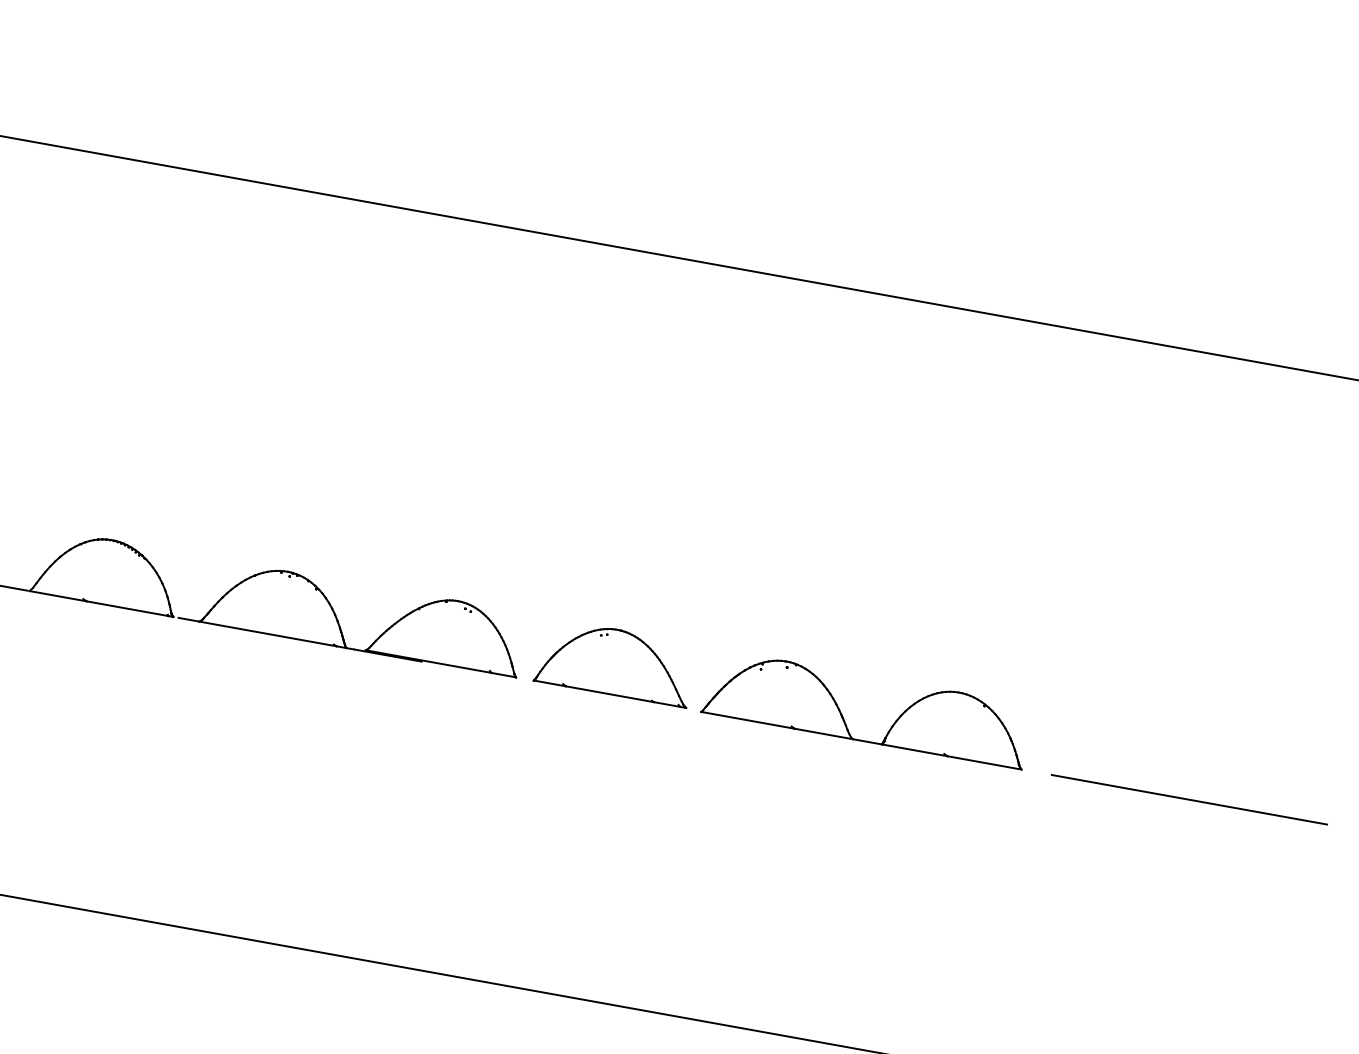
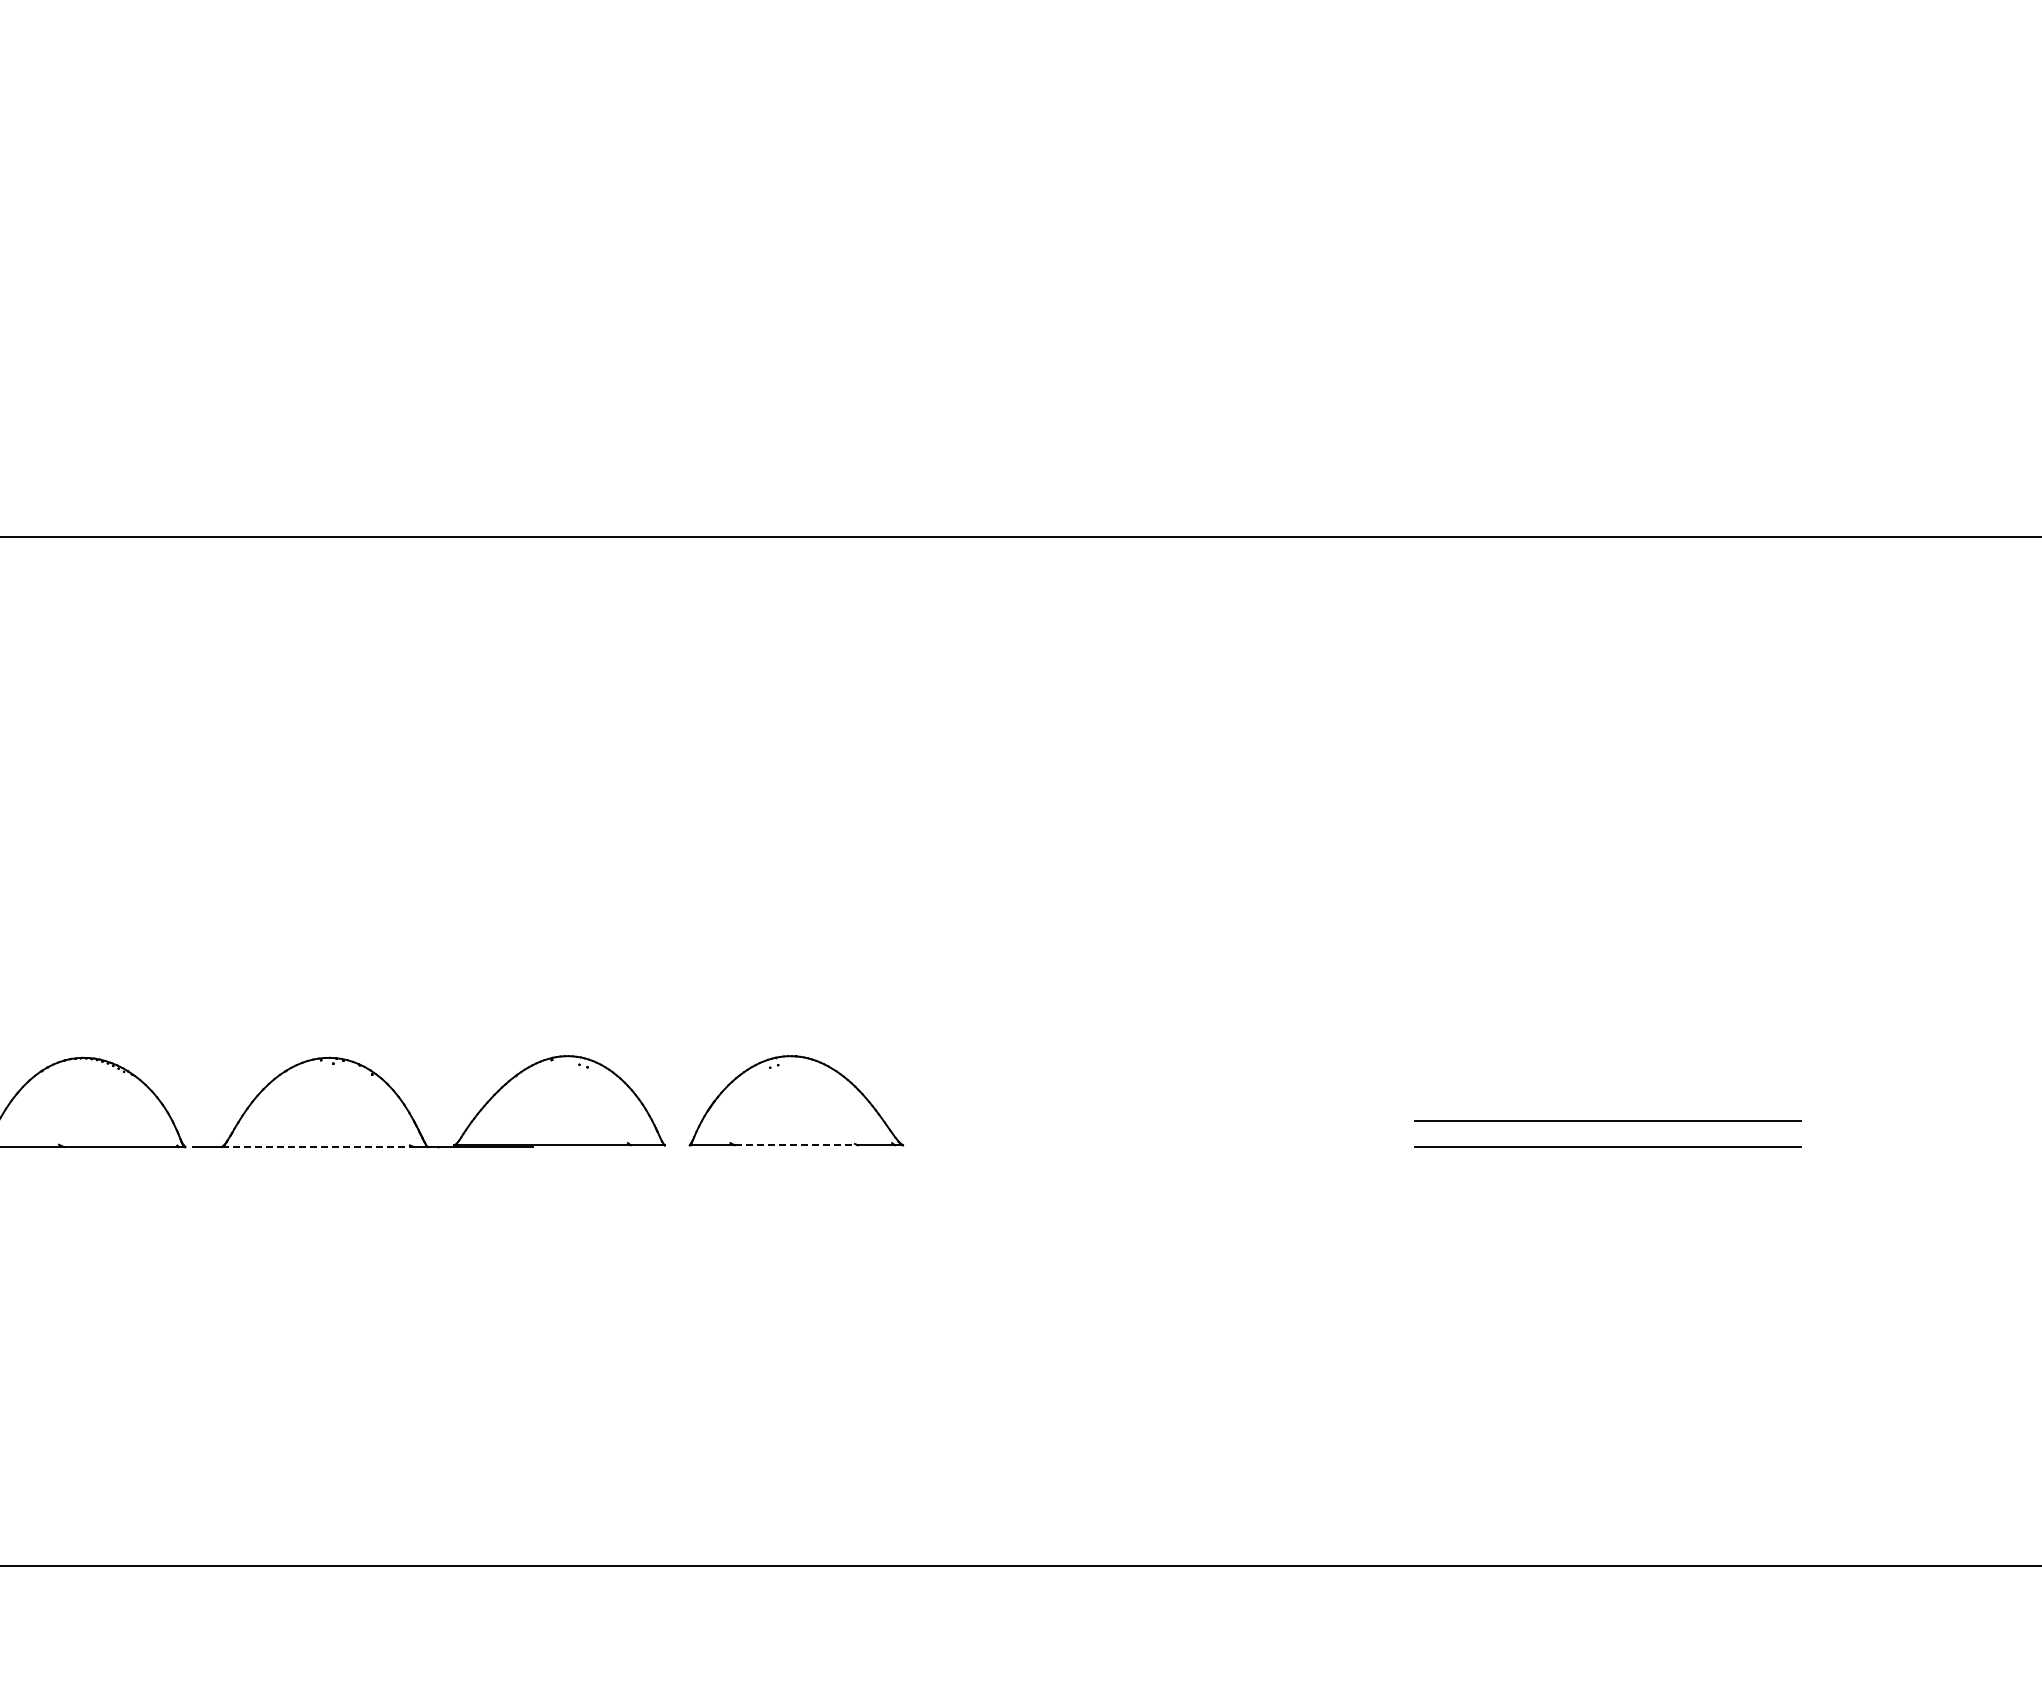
line: (268, 634) -> (318, 1147), solid -> dashed
line: (610, 694) -> (796, 1145), solid -> dashed
part: (844, 719) -> (1120, 1122), removed
line: (1192, 780) -> (1607, 1120), added

